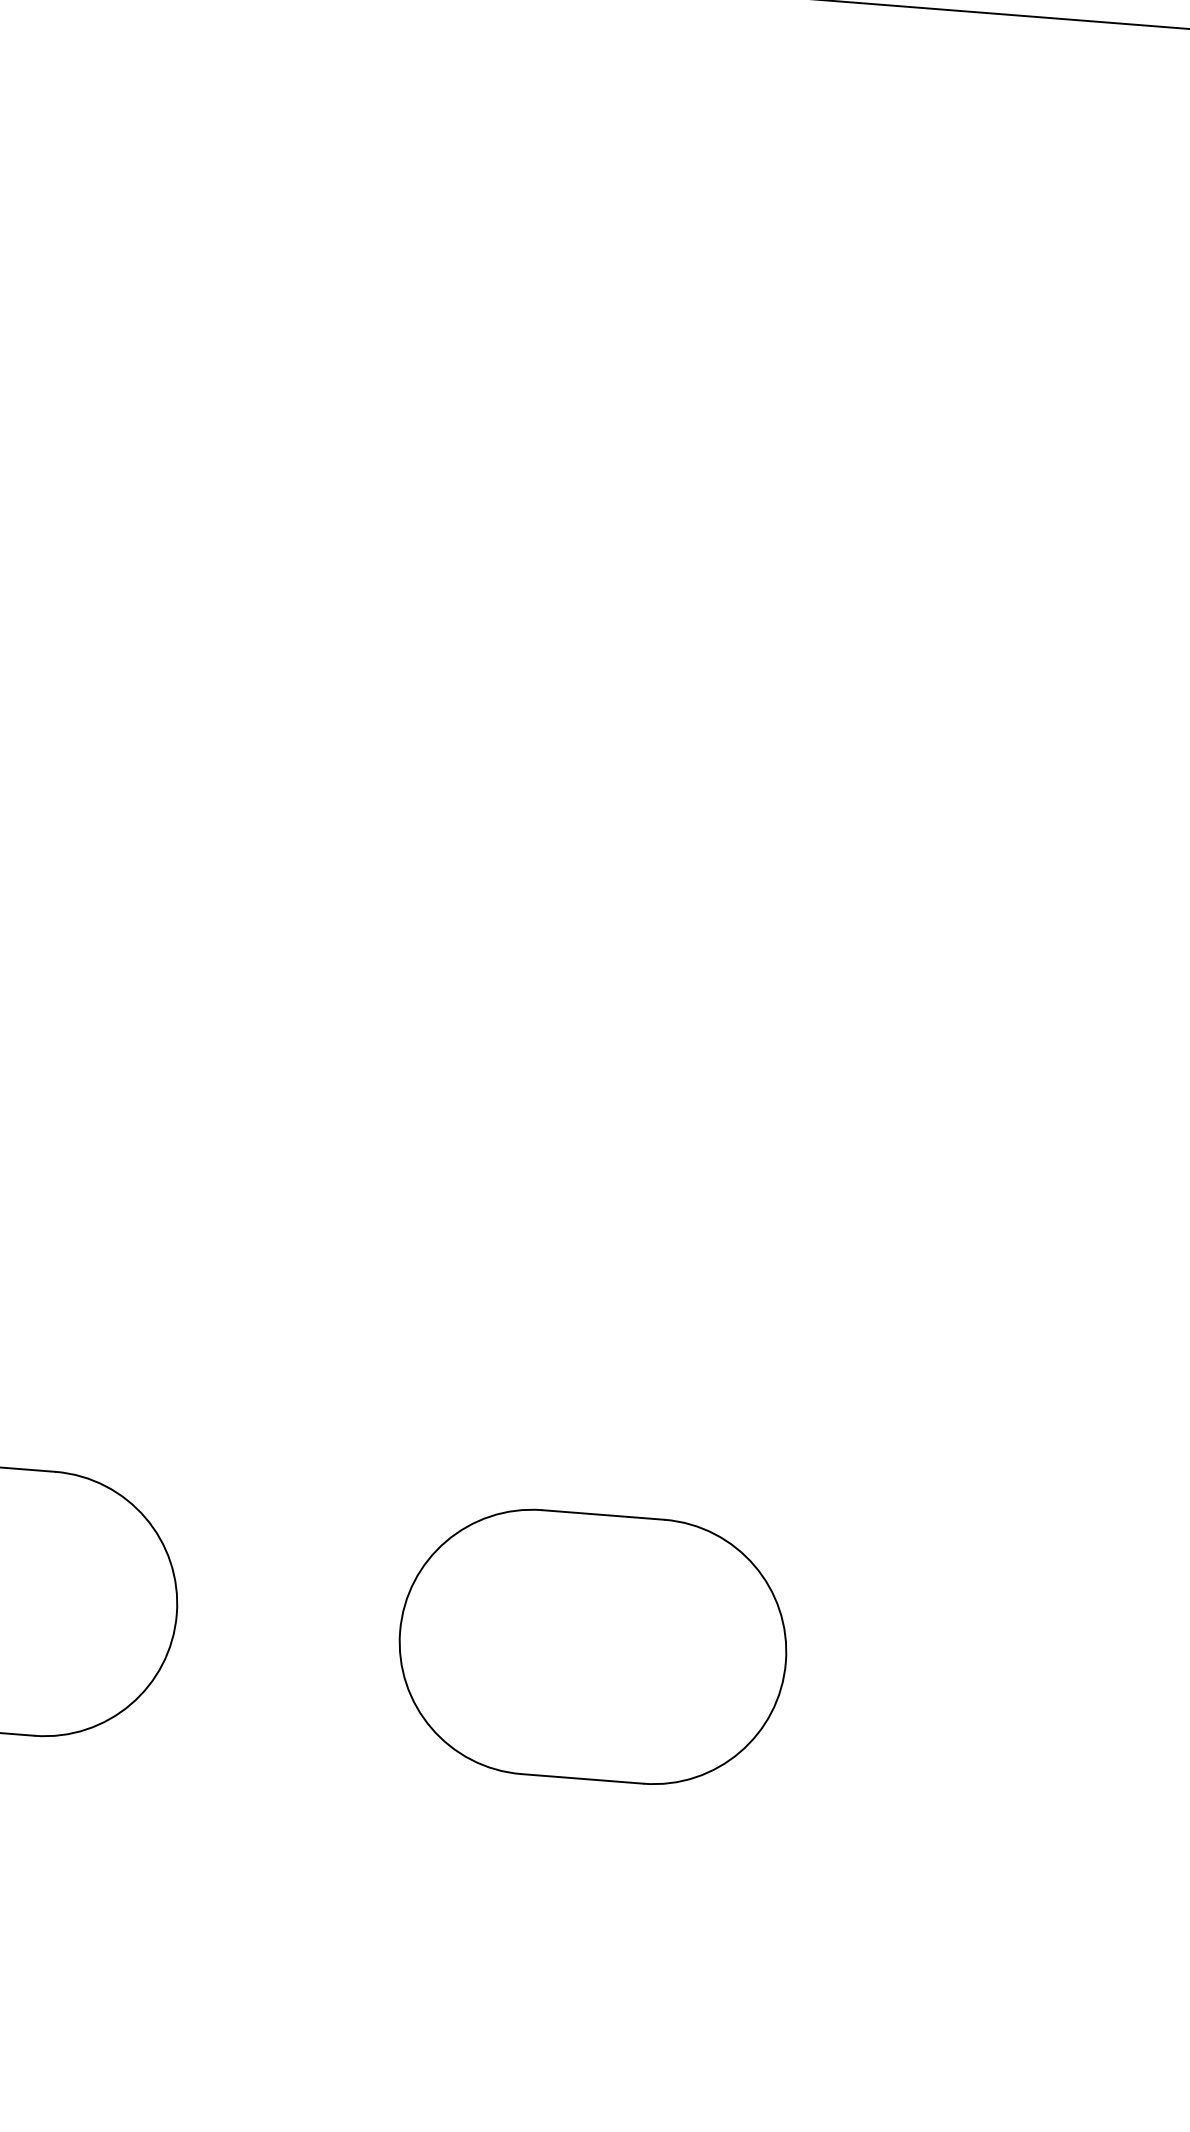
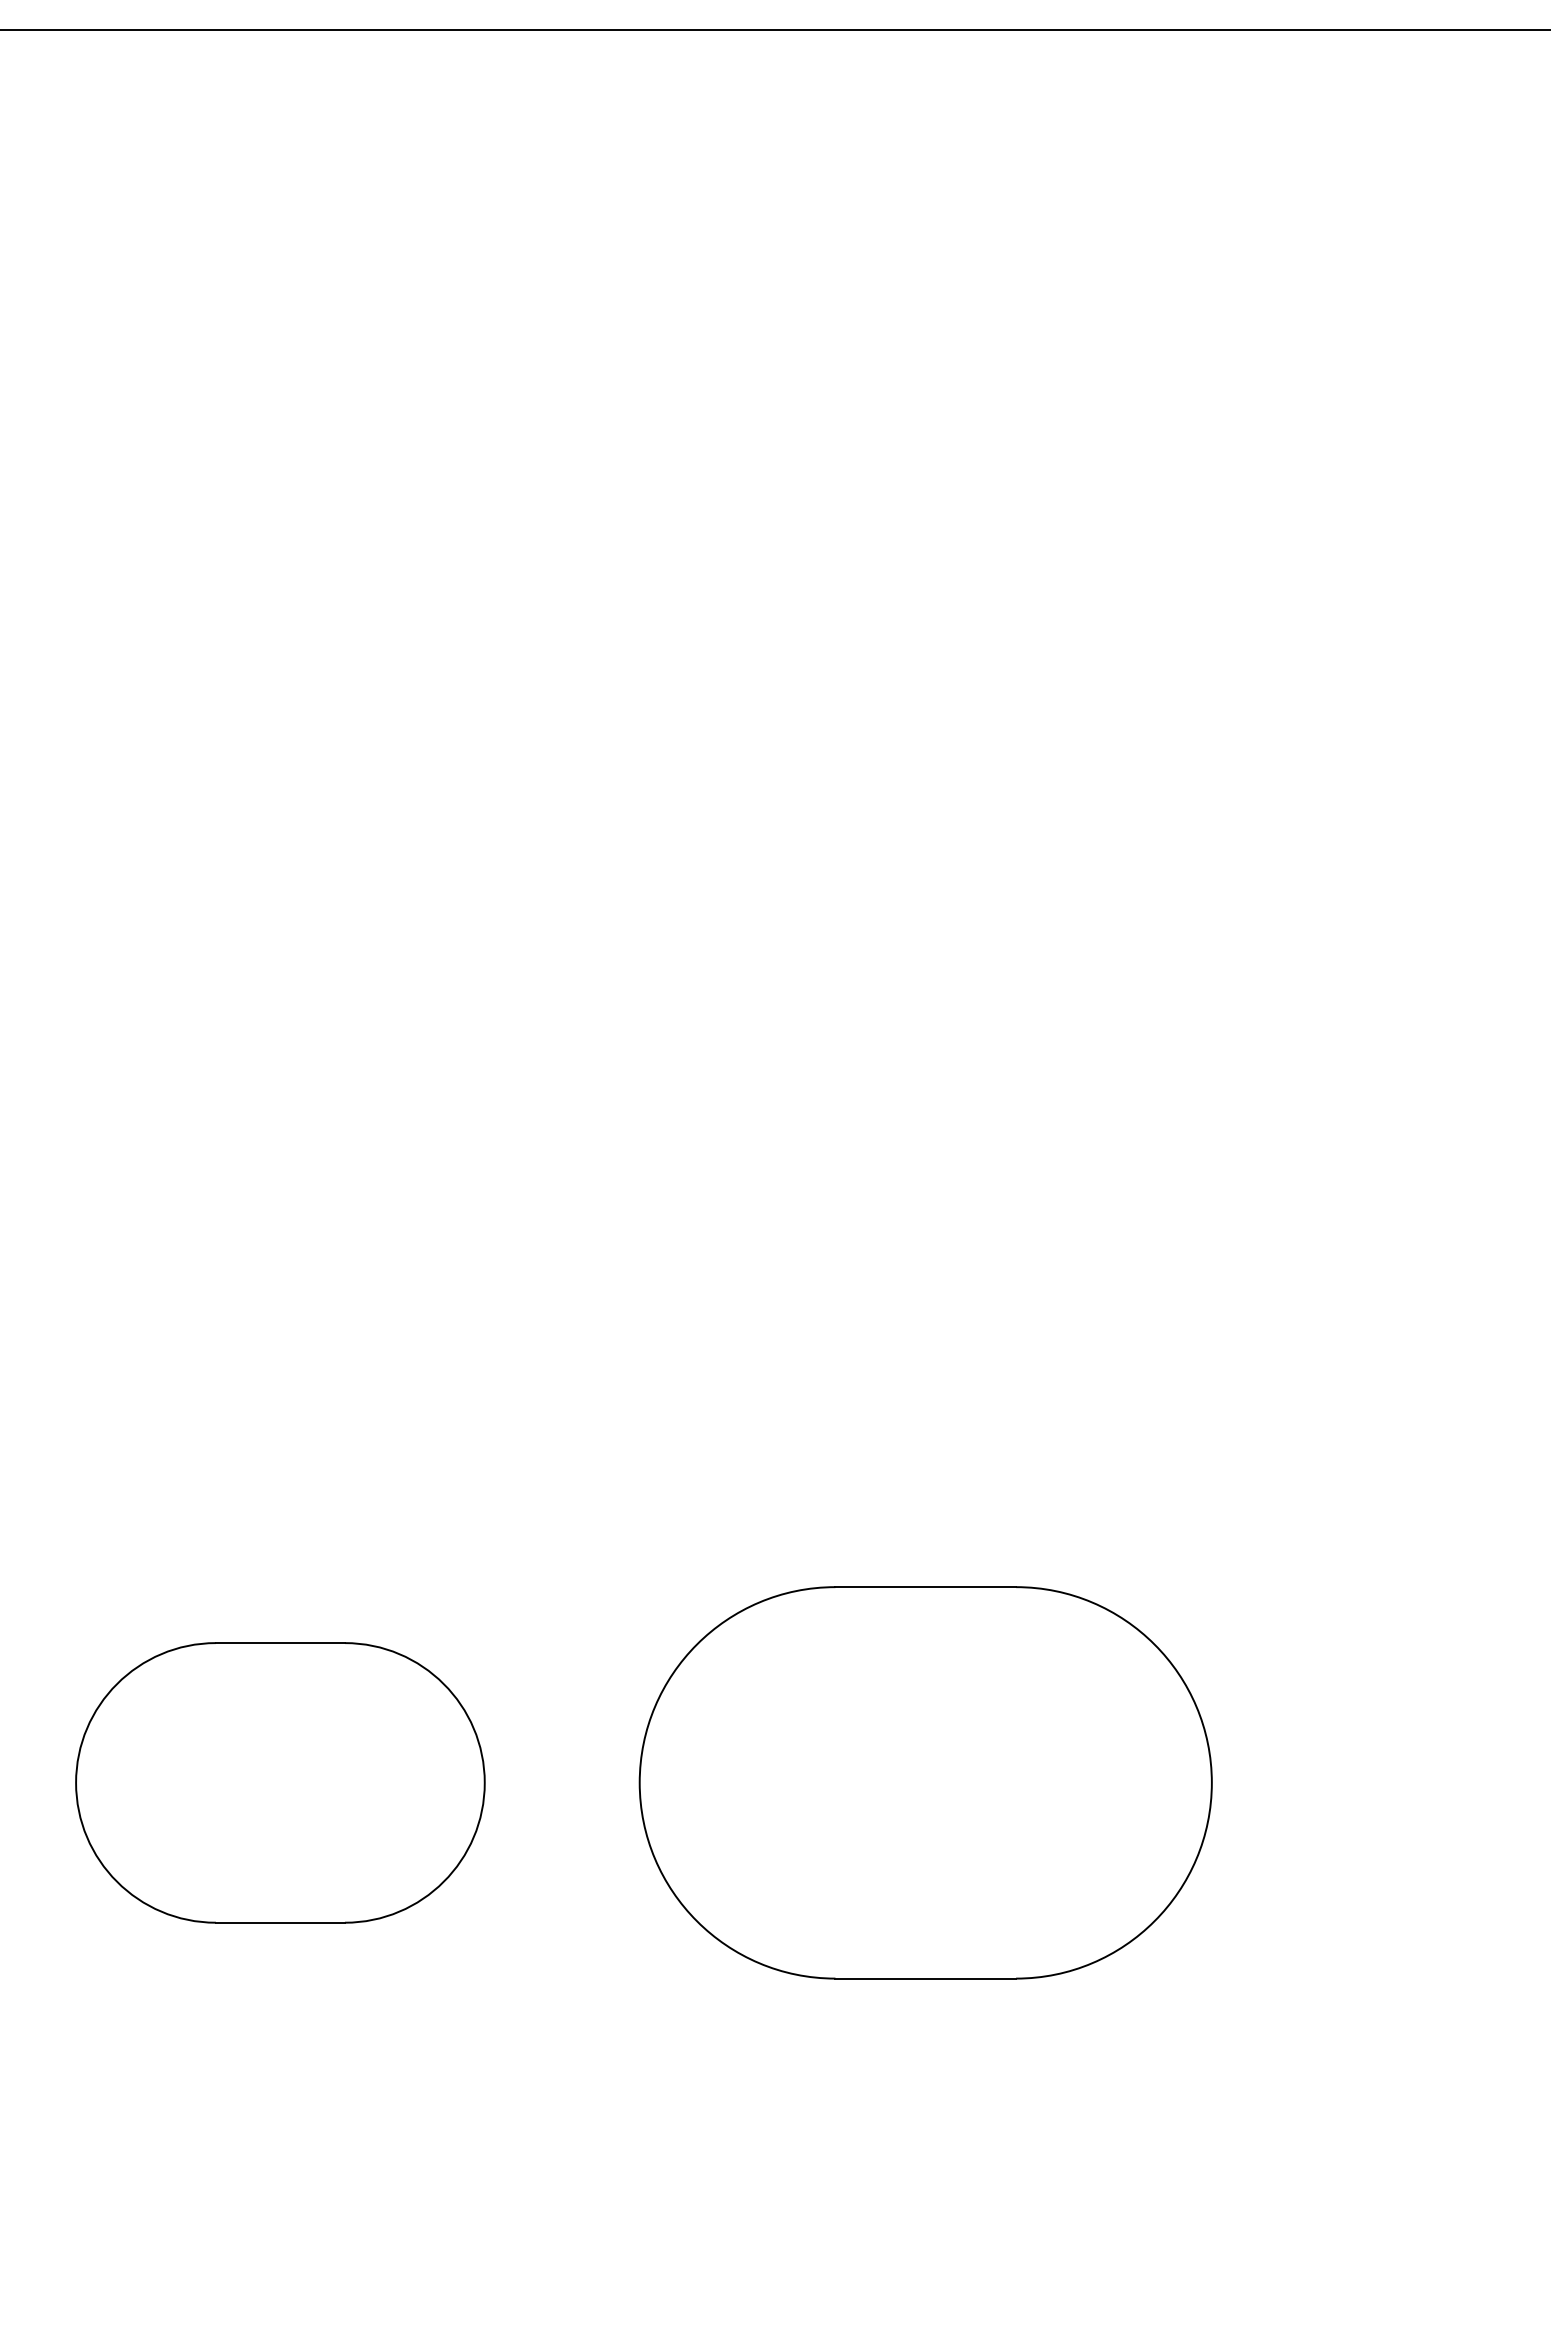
part: (592, 1646) -> (925, 1782), size x1.4

